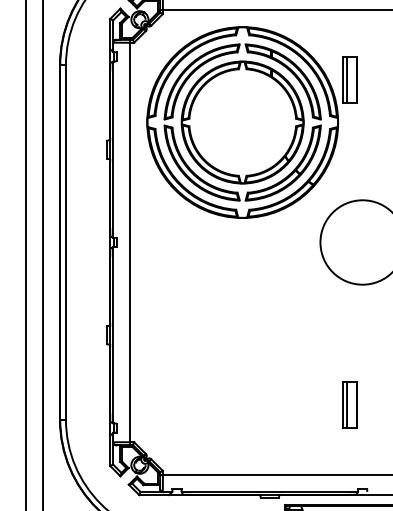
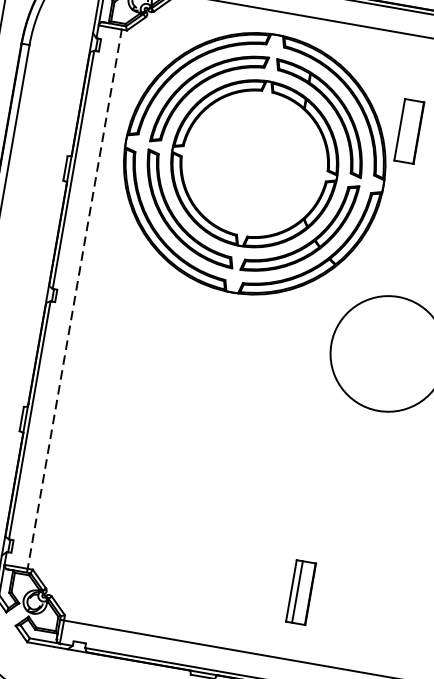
line: (347, 79) -> (406, 130), removed
line: (130, 242) -> (74, 299), solid -> dashed
part: (349, 404) -> (300, 591), moved

